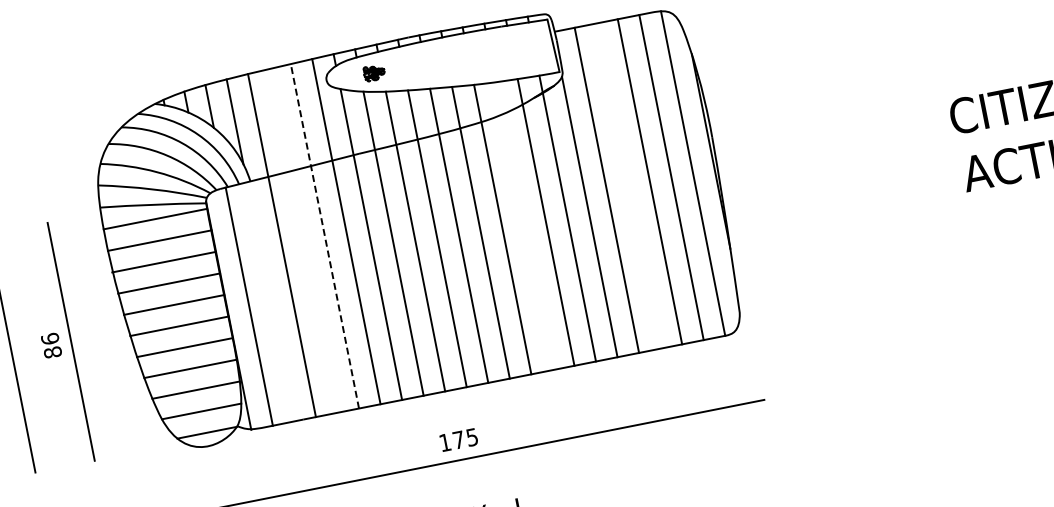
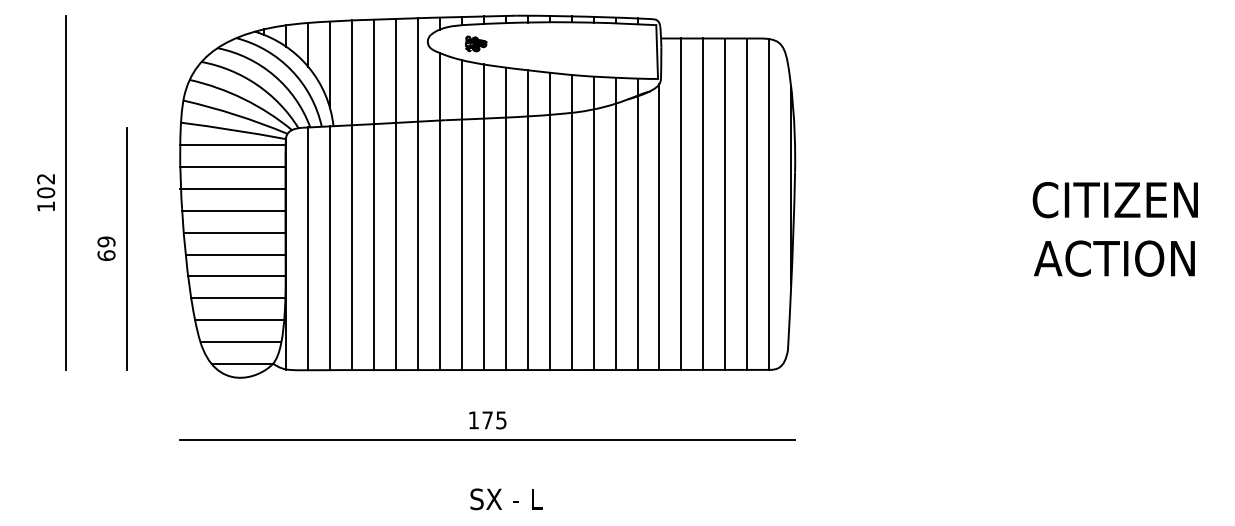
line: (628, 185) -> (703, 203), added
line: (524, 226) -> (593, 223), added
line: (324, 236) -> (395, 194), dashed -> solid
line: (302, 240) -> (373, 194), added
line: (271, 301) -> (330, 248), added
text: (51, 345) -> (106, 248), 86 -> 69

